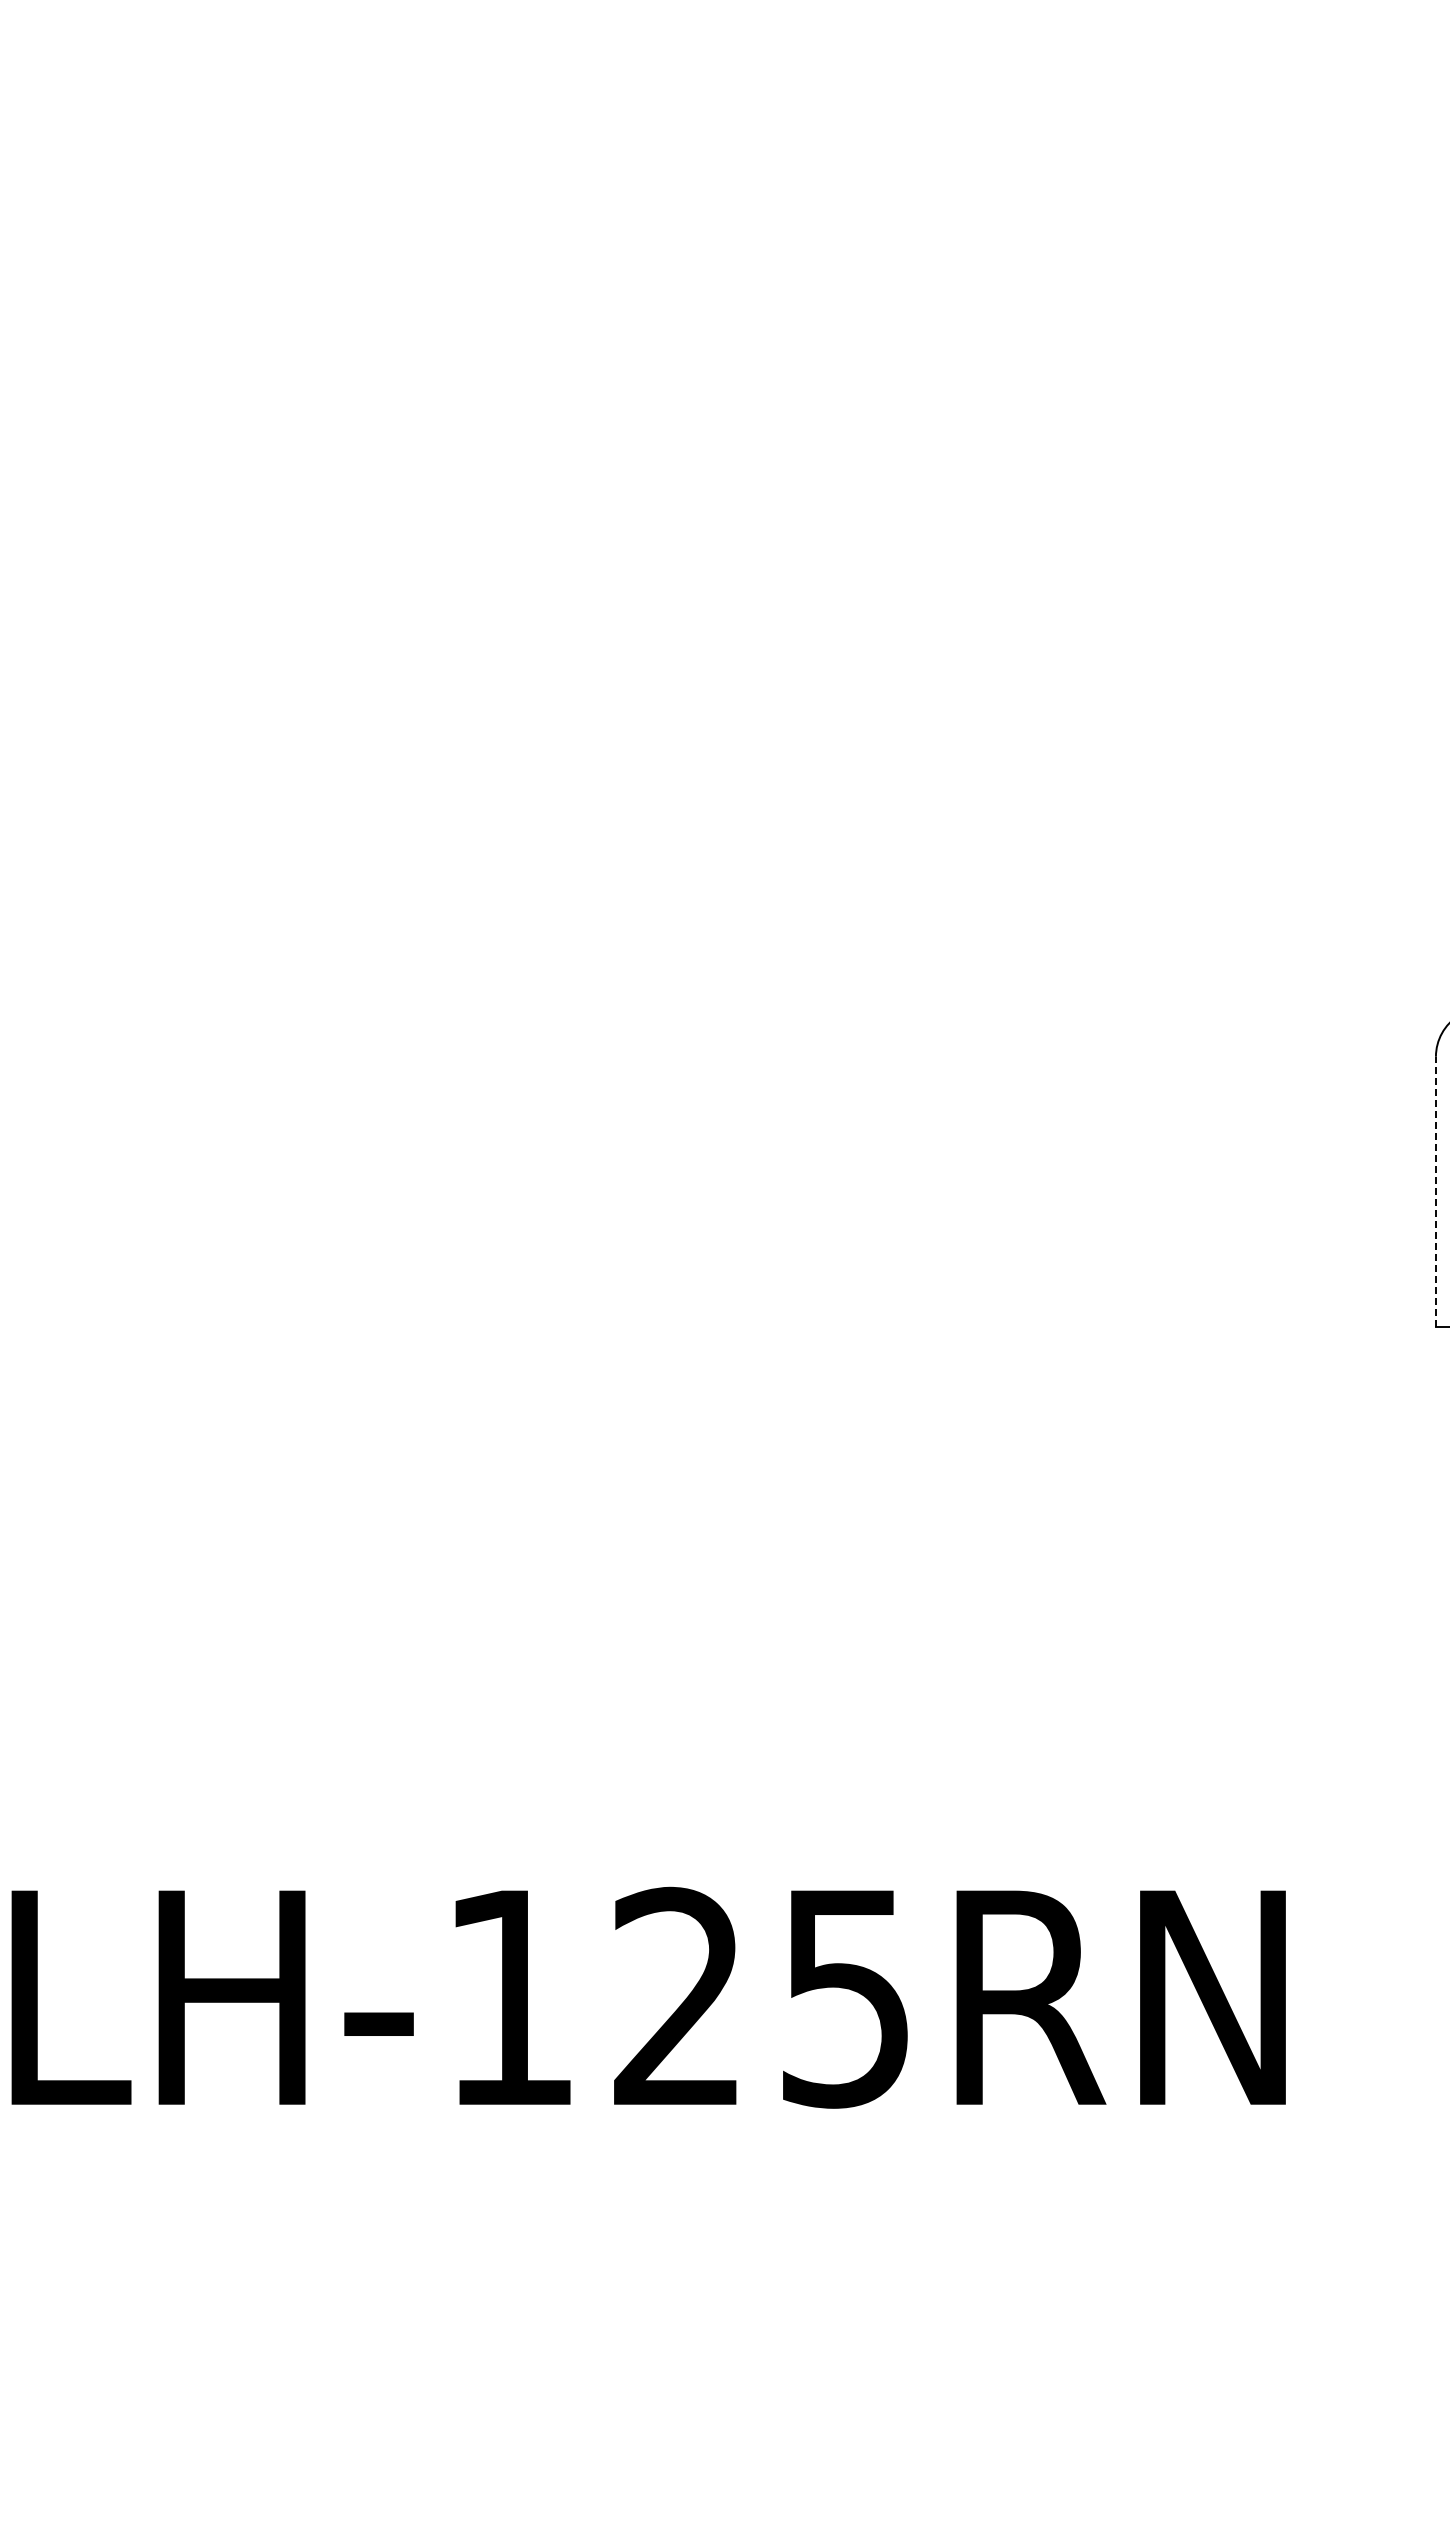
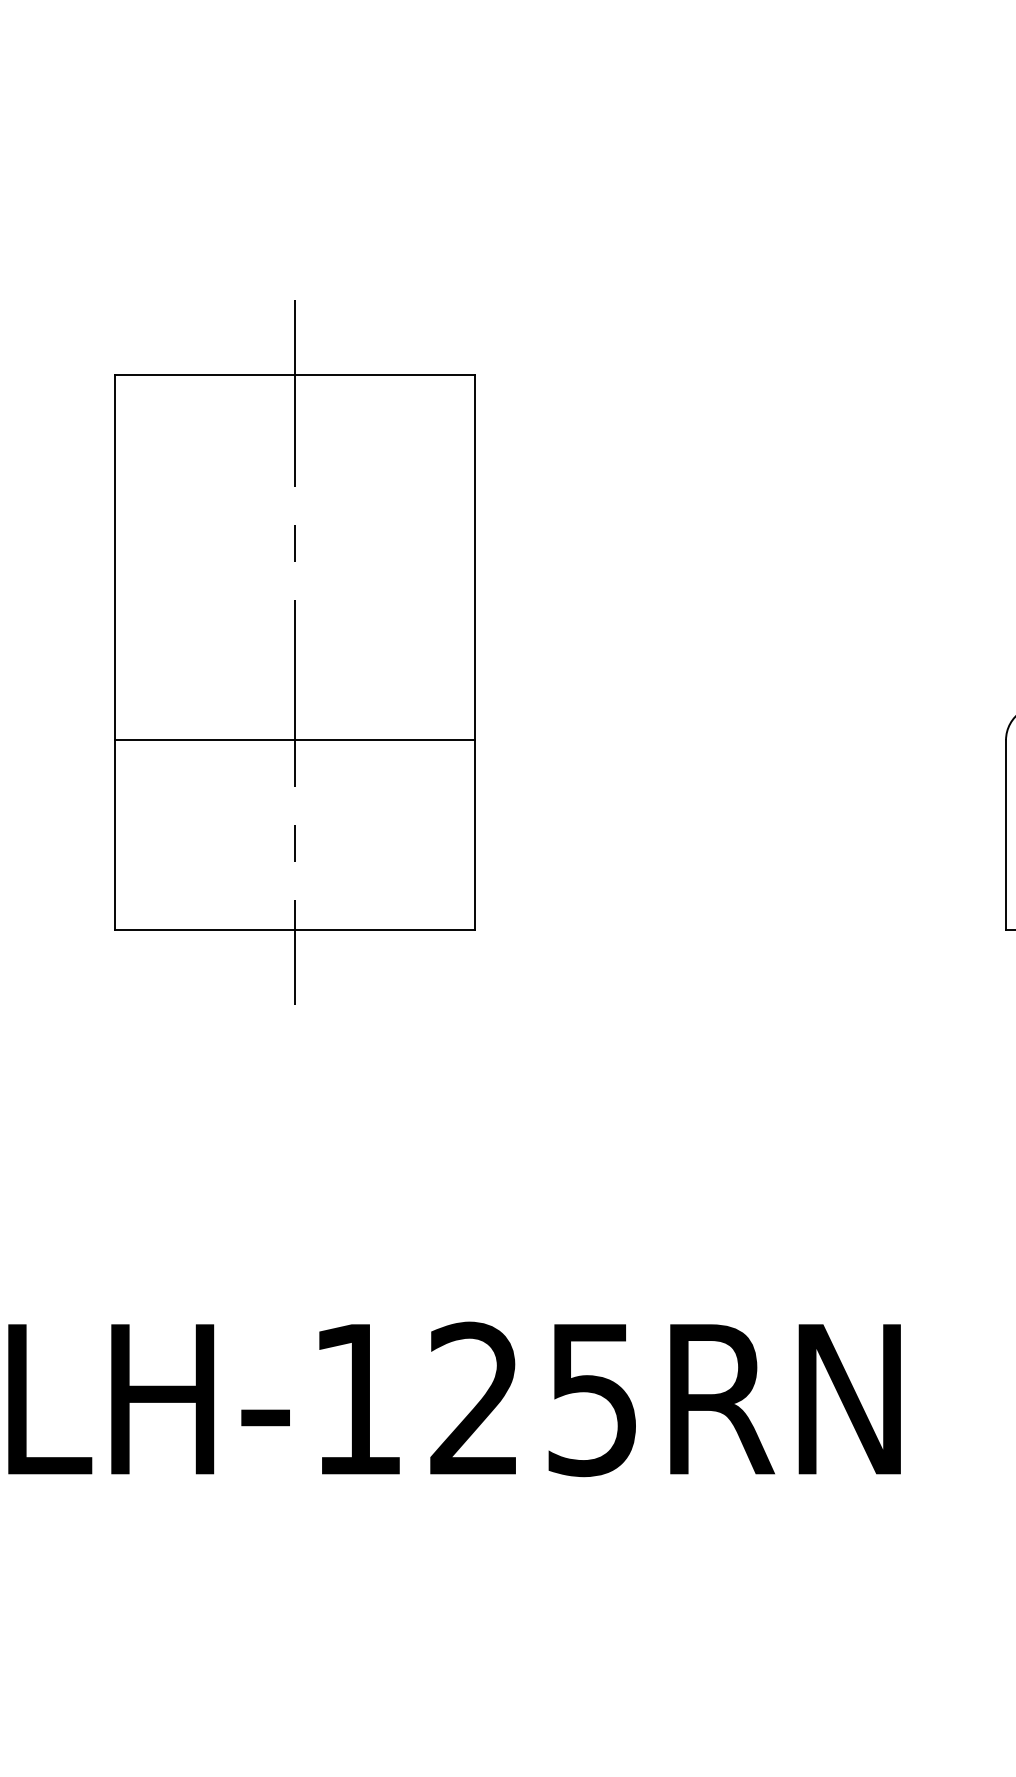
part: (421, 930) -> (295, 651), added
line: (1435, 1191) -> (1005, 834), dashed -> solid

